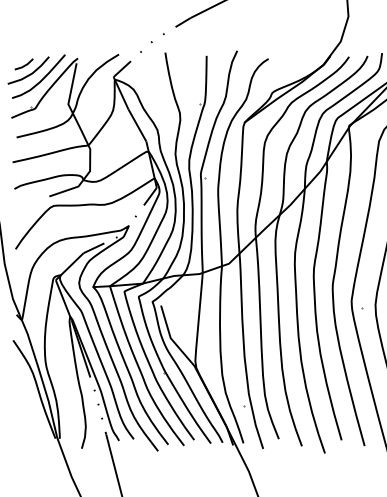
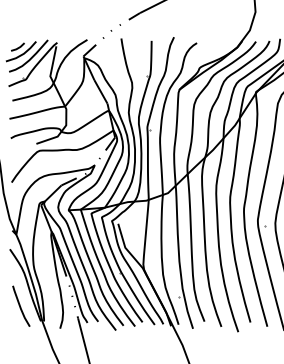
curve: (28, 418) -> (21, 306), added

